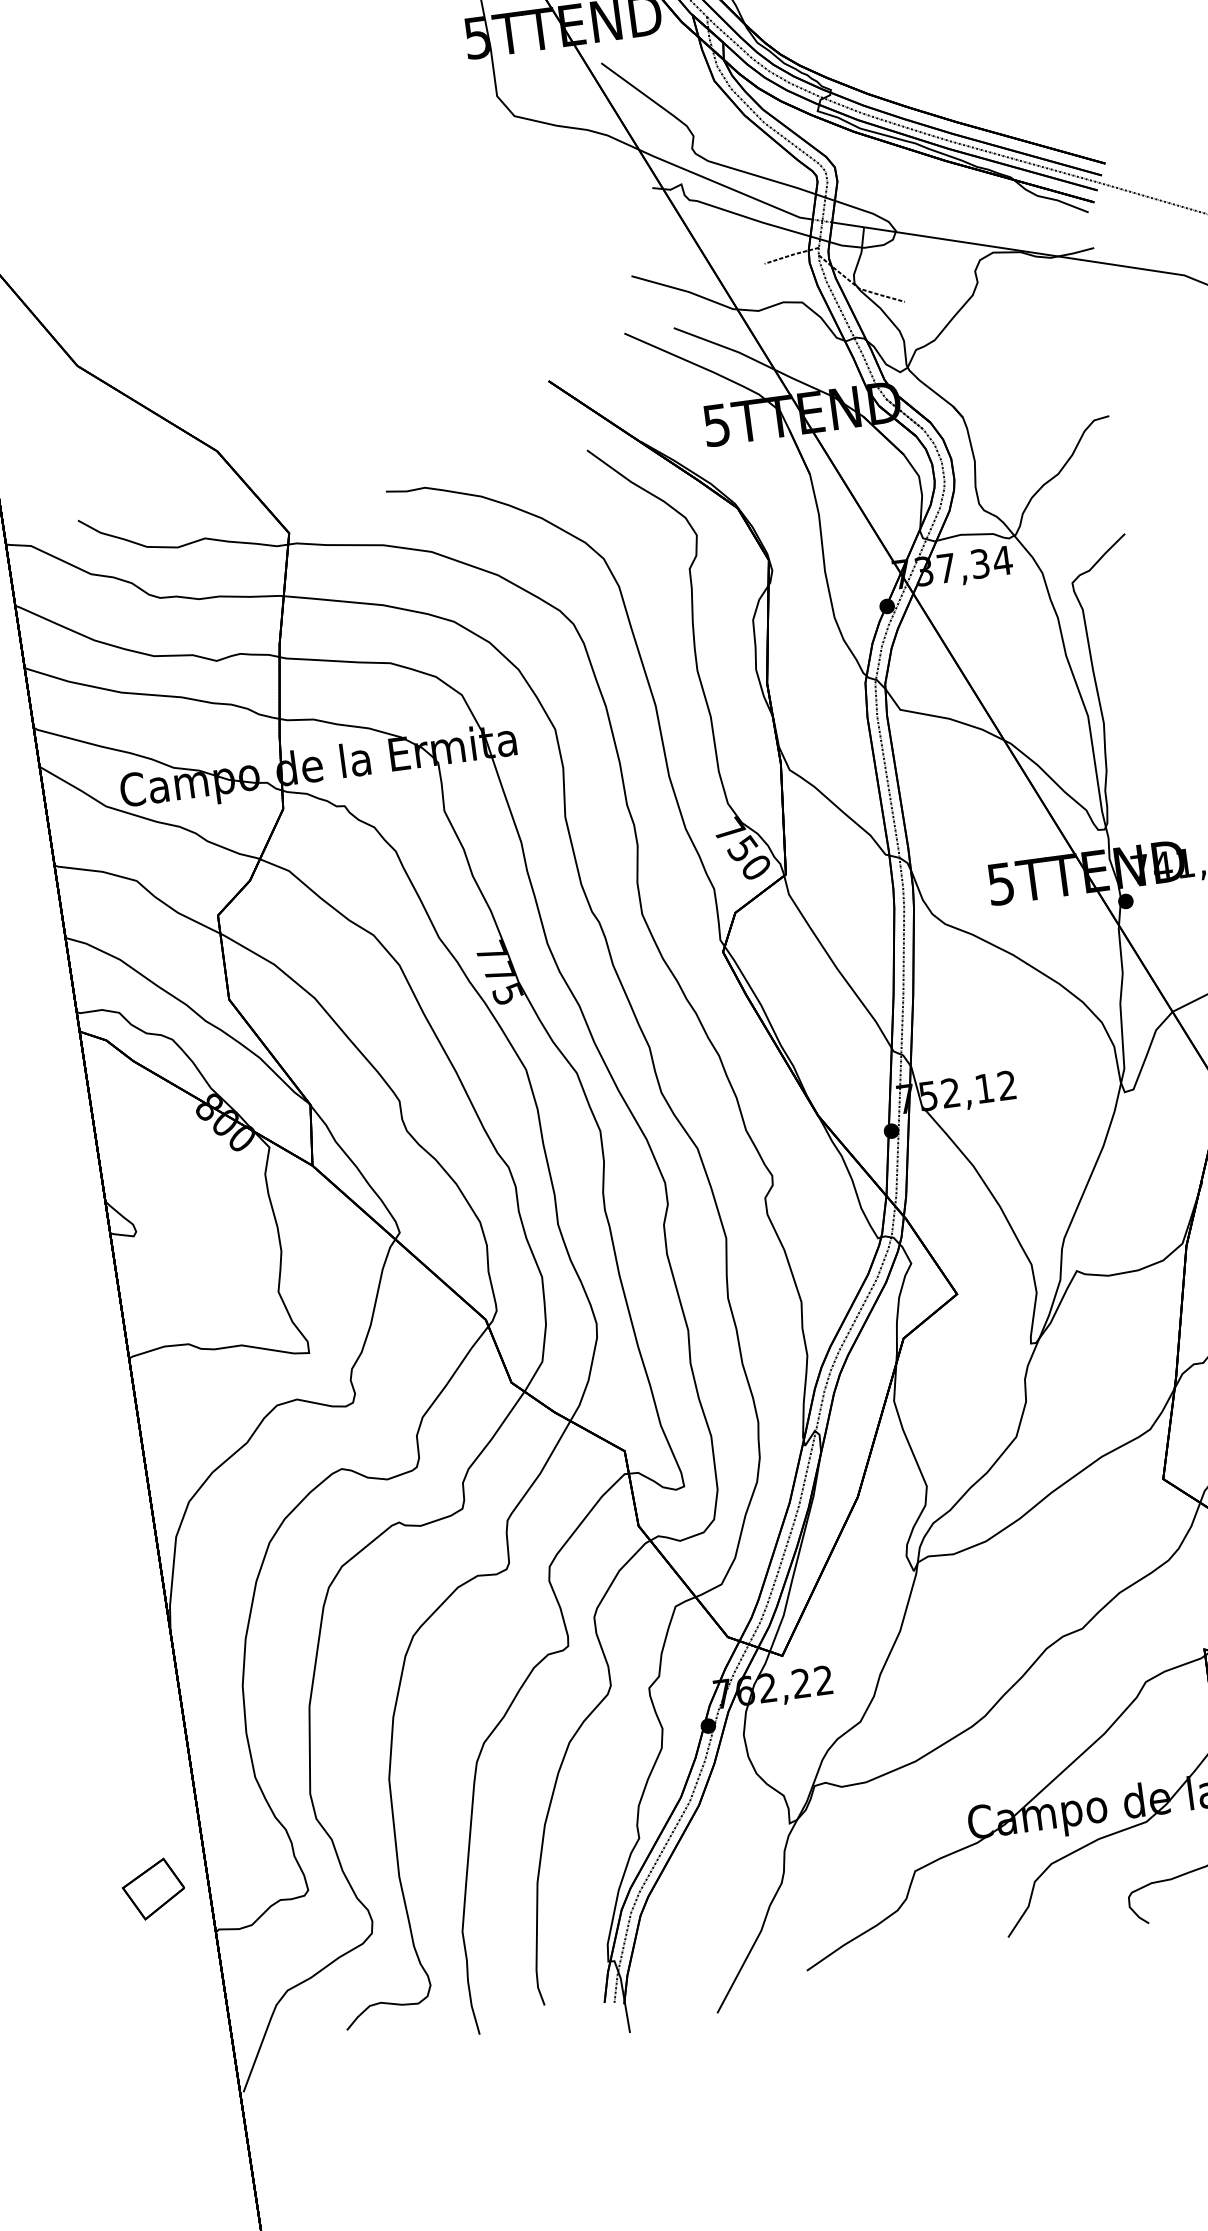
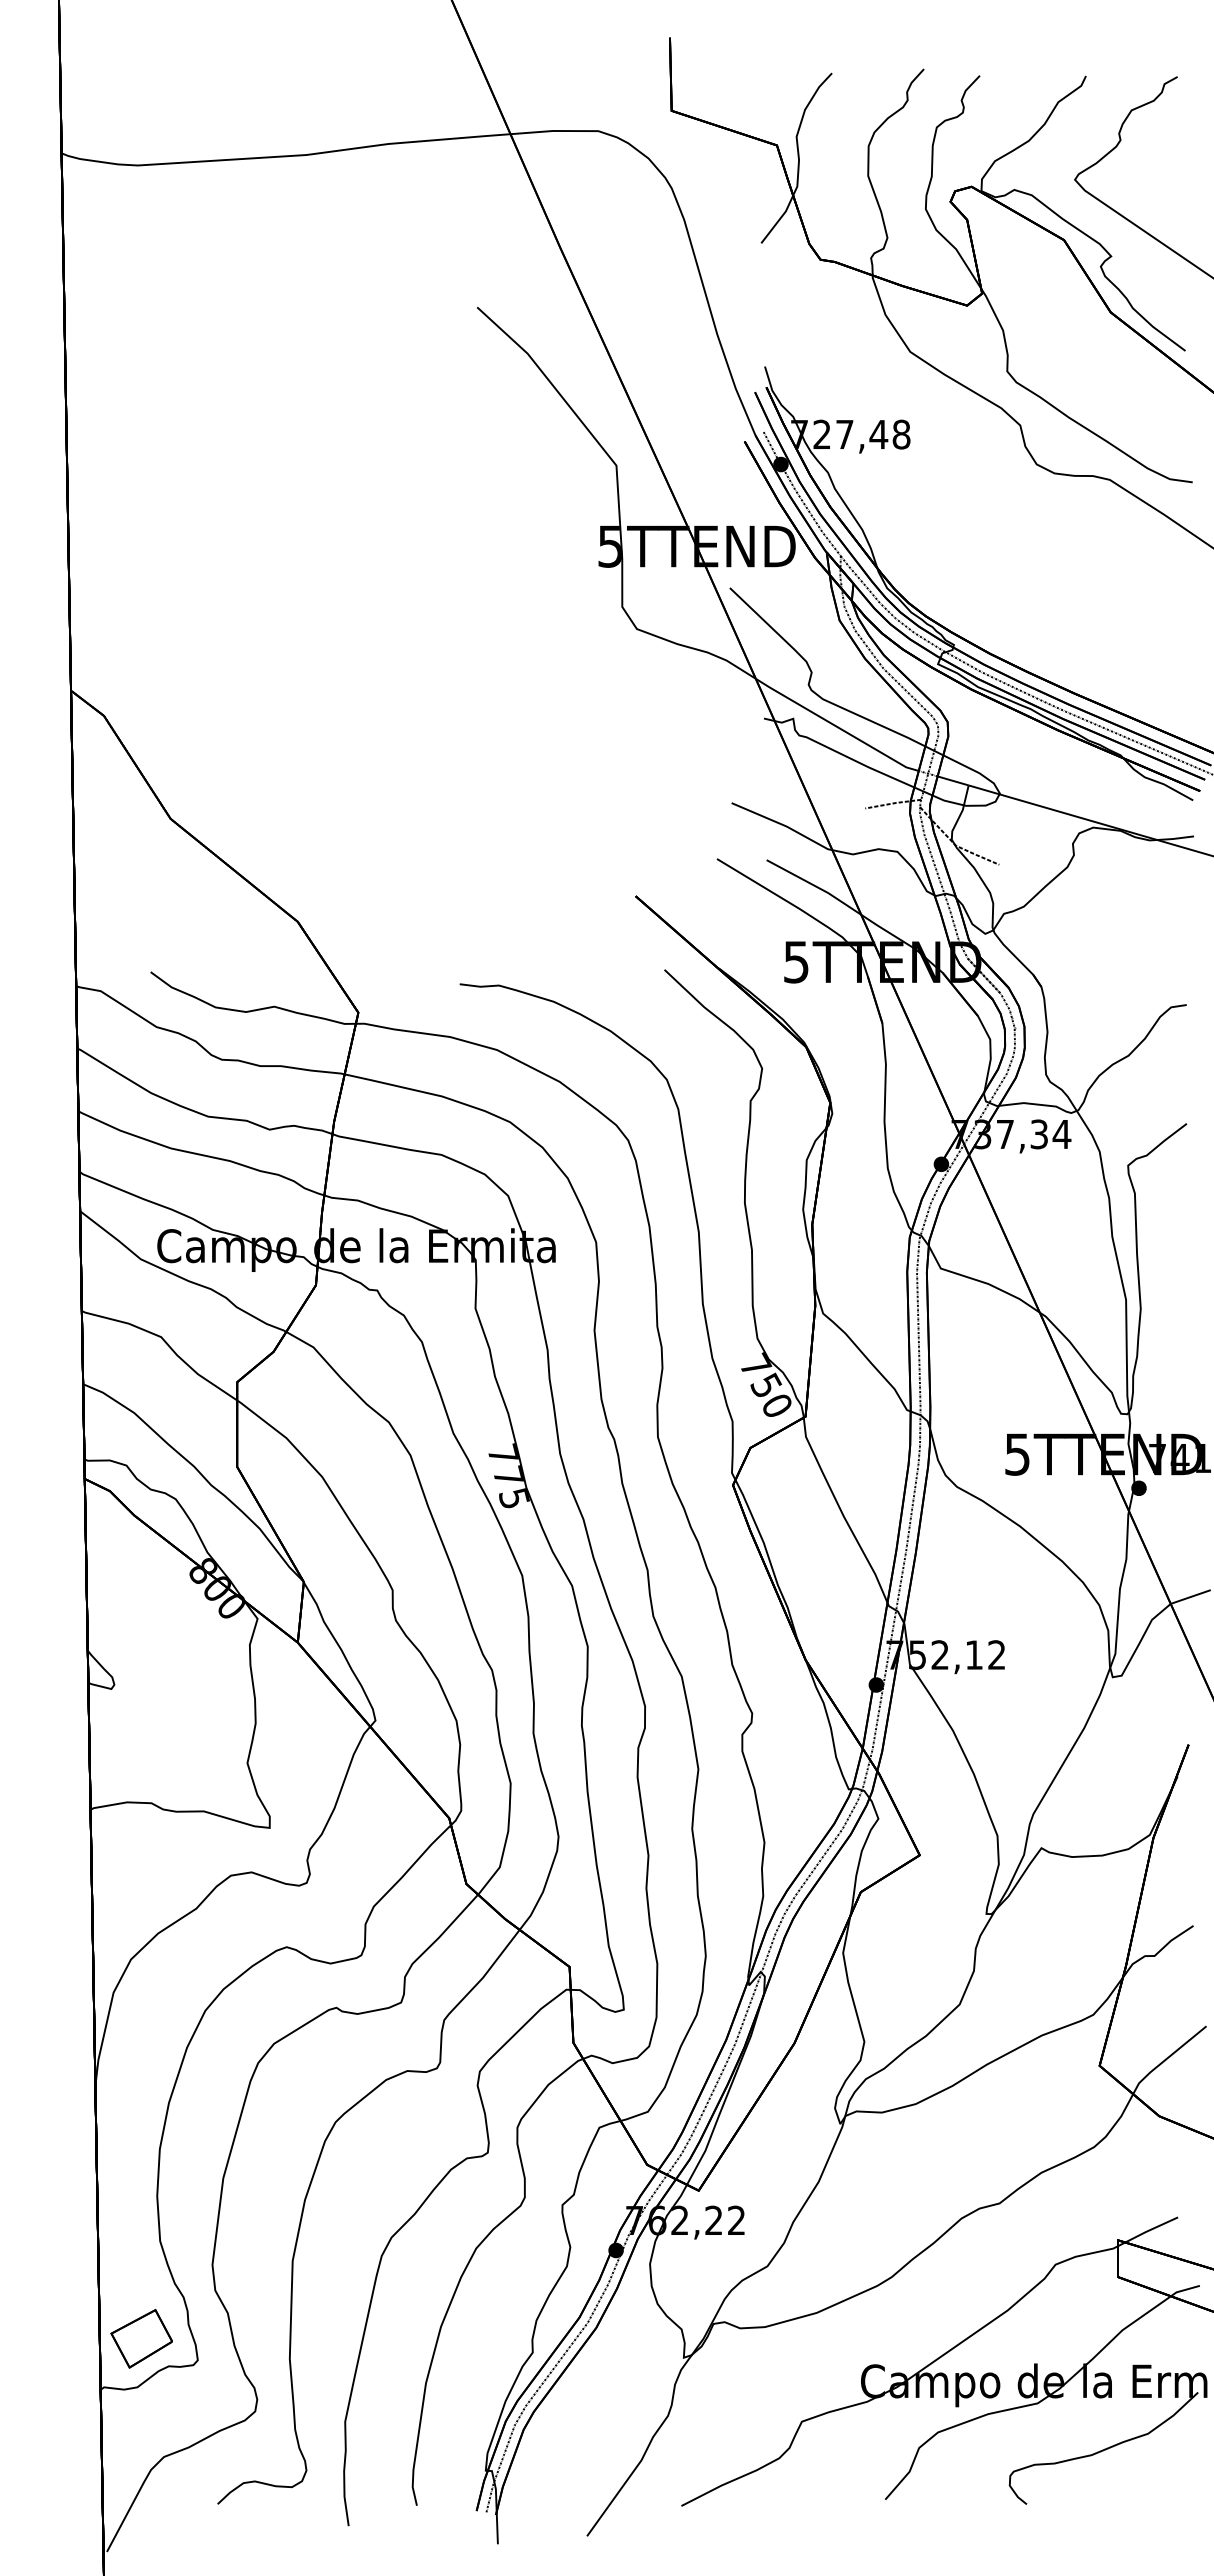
part: (153, 1888) -> (141, 2338), moved

